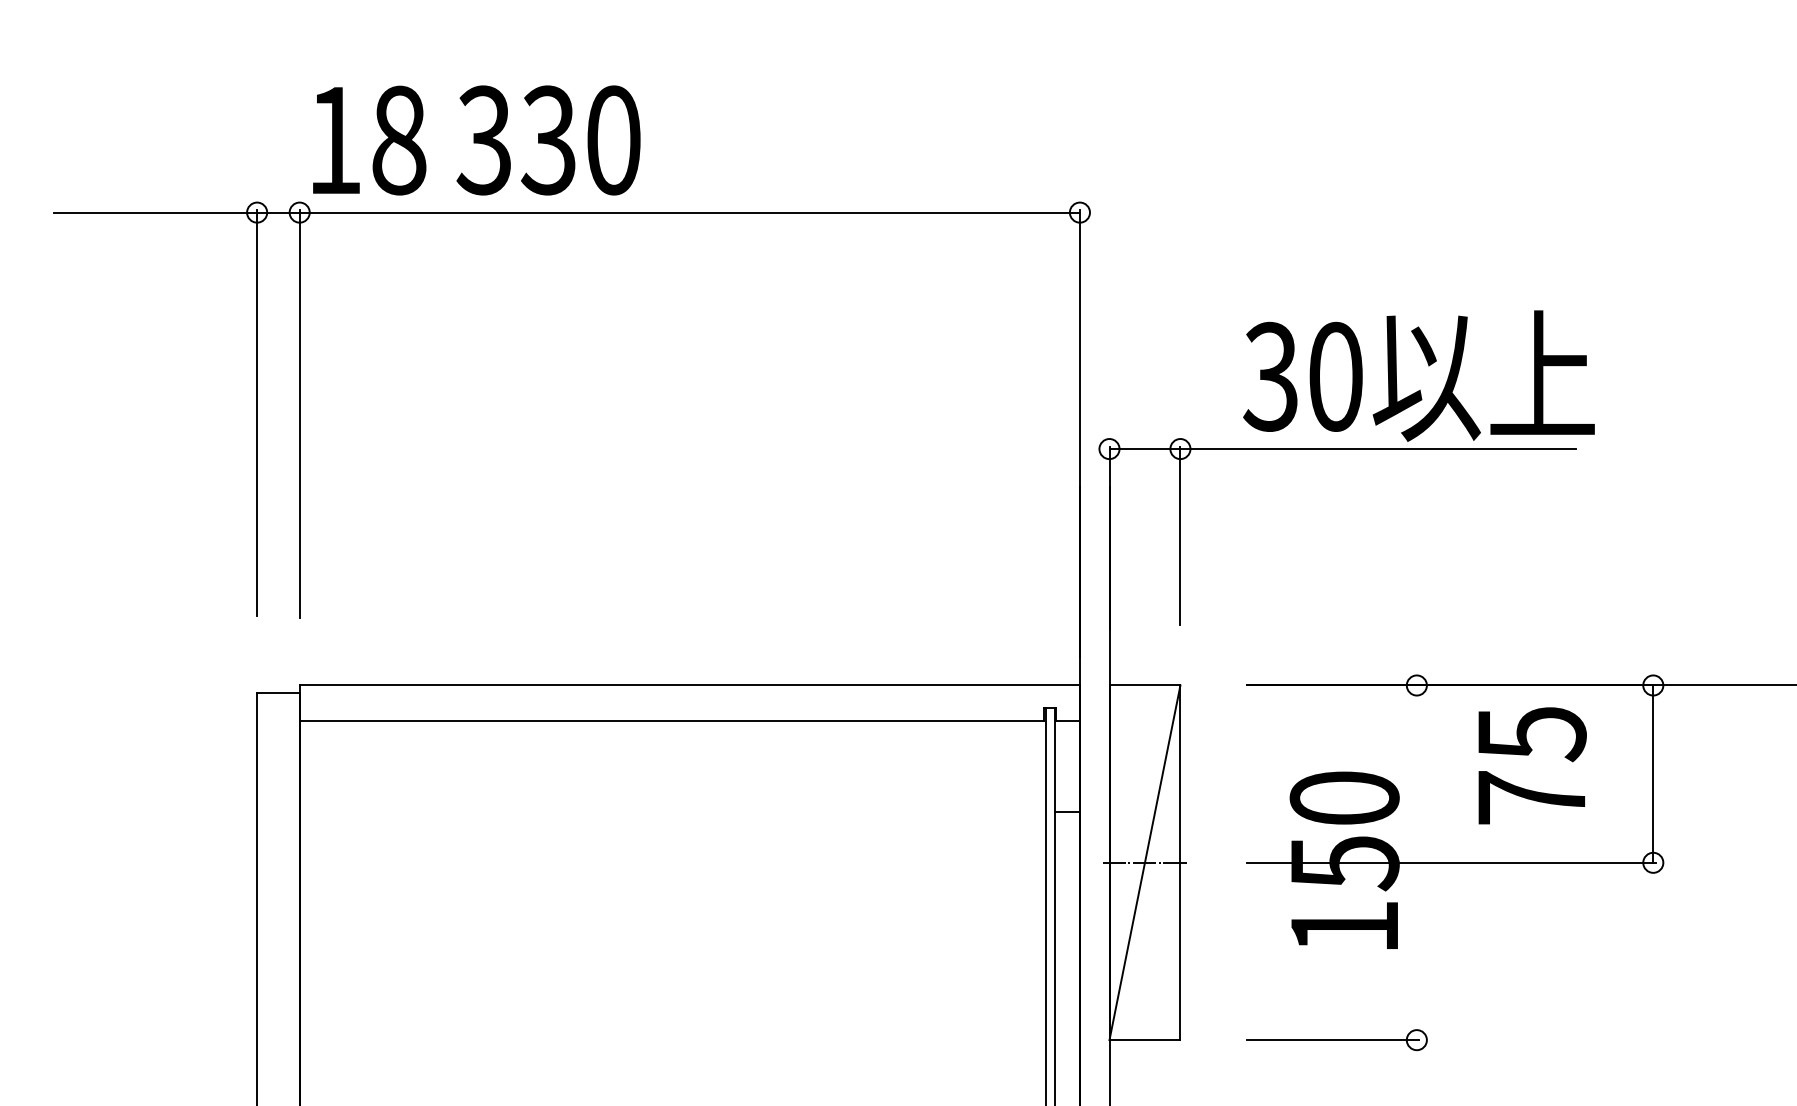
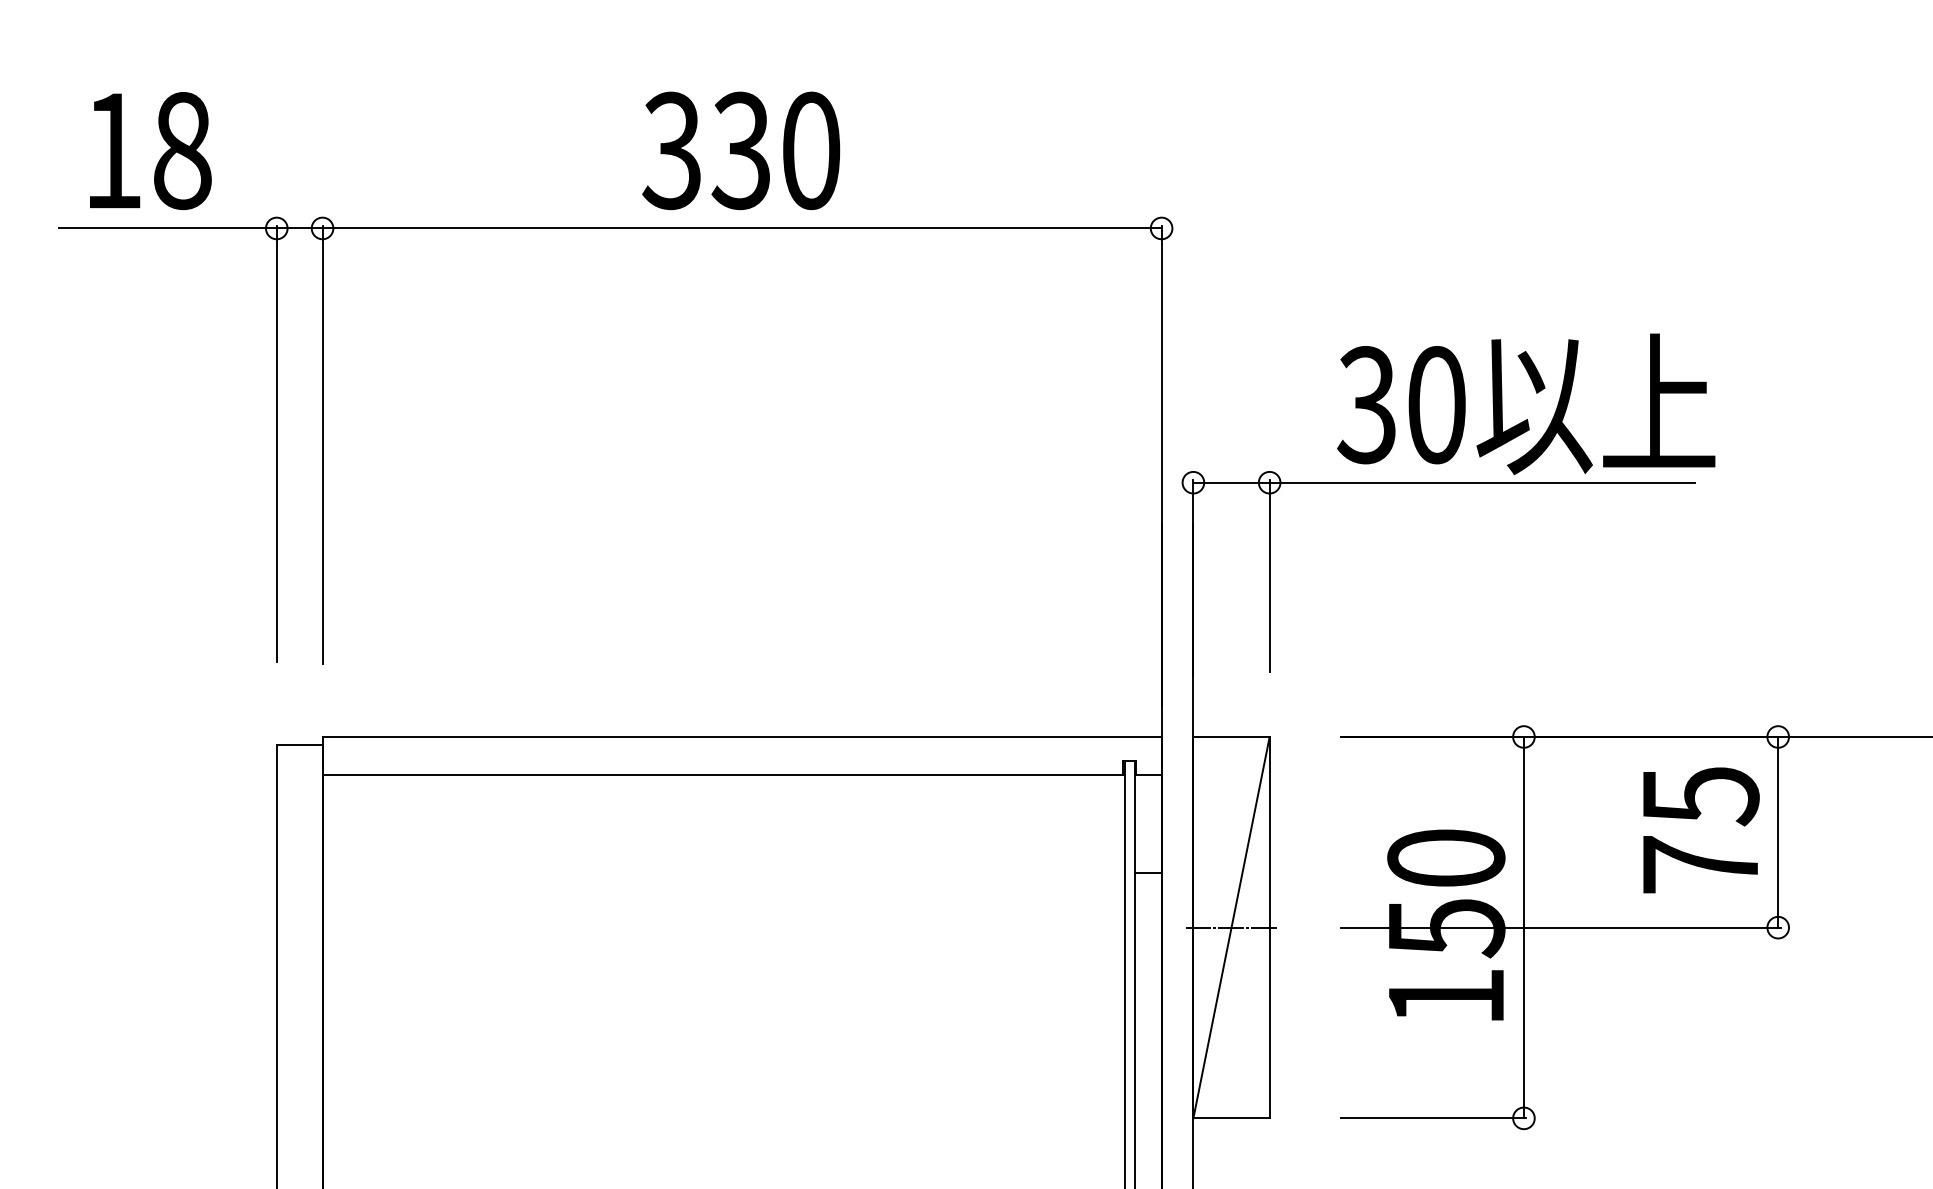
text: (548, 140) -> (741, 150), moved
text: (369, 141) -> (150, 151), moved
text: (1532, 765) -> (1701, 830), moved
line: (1416, 862) -> (1523, 927), added

